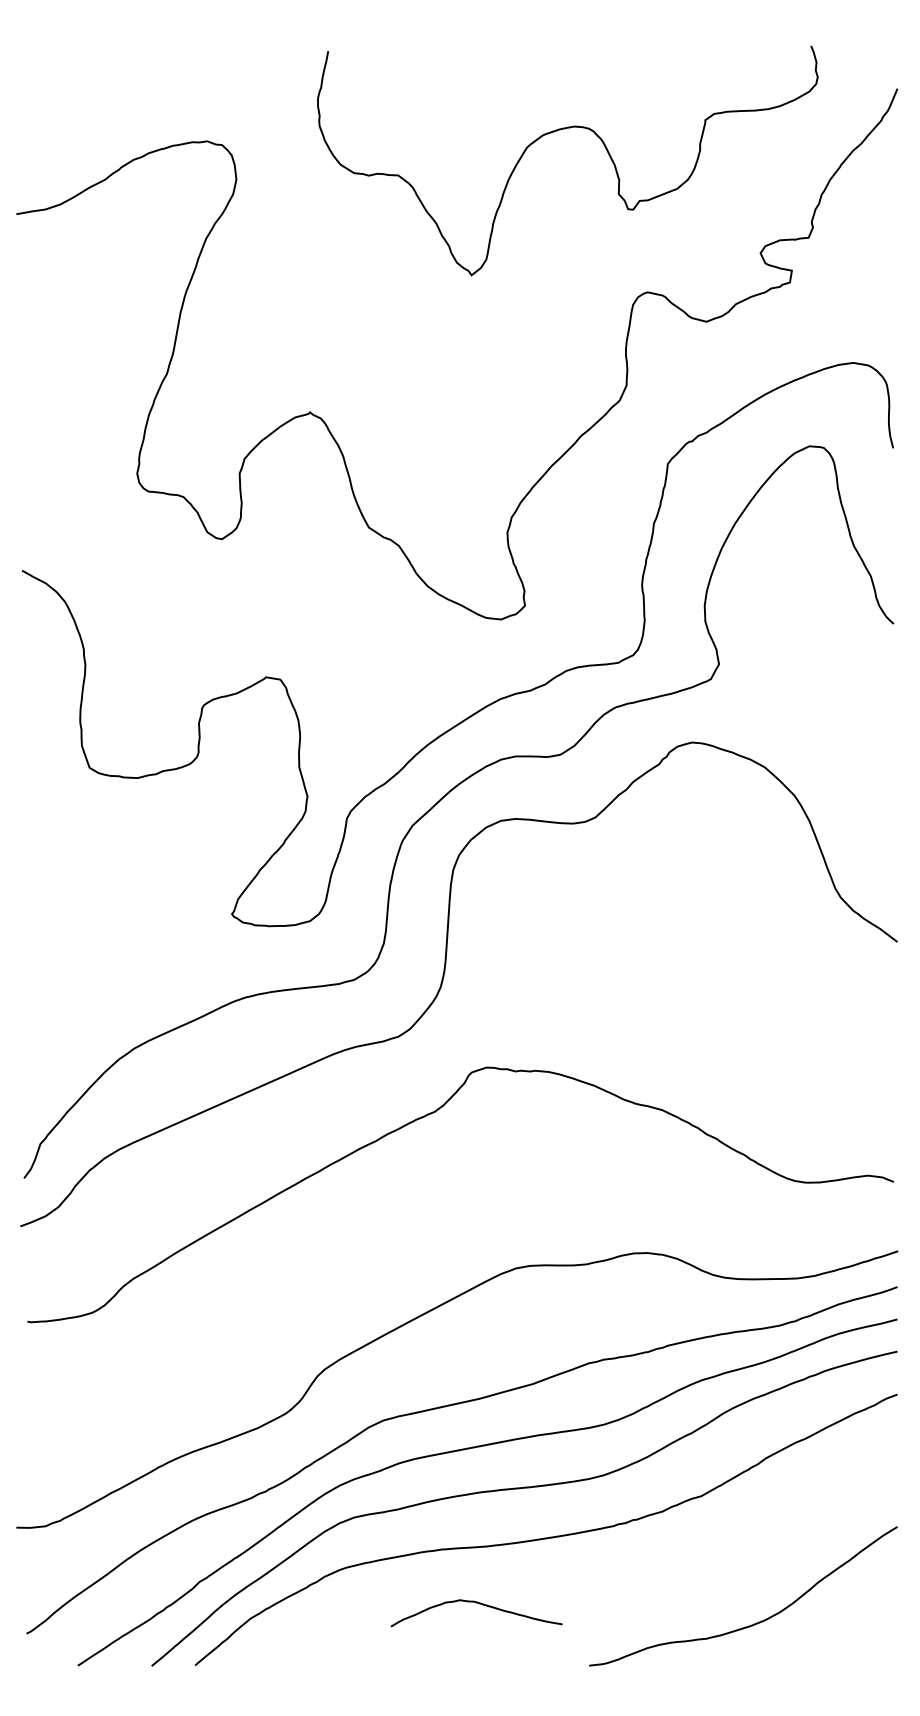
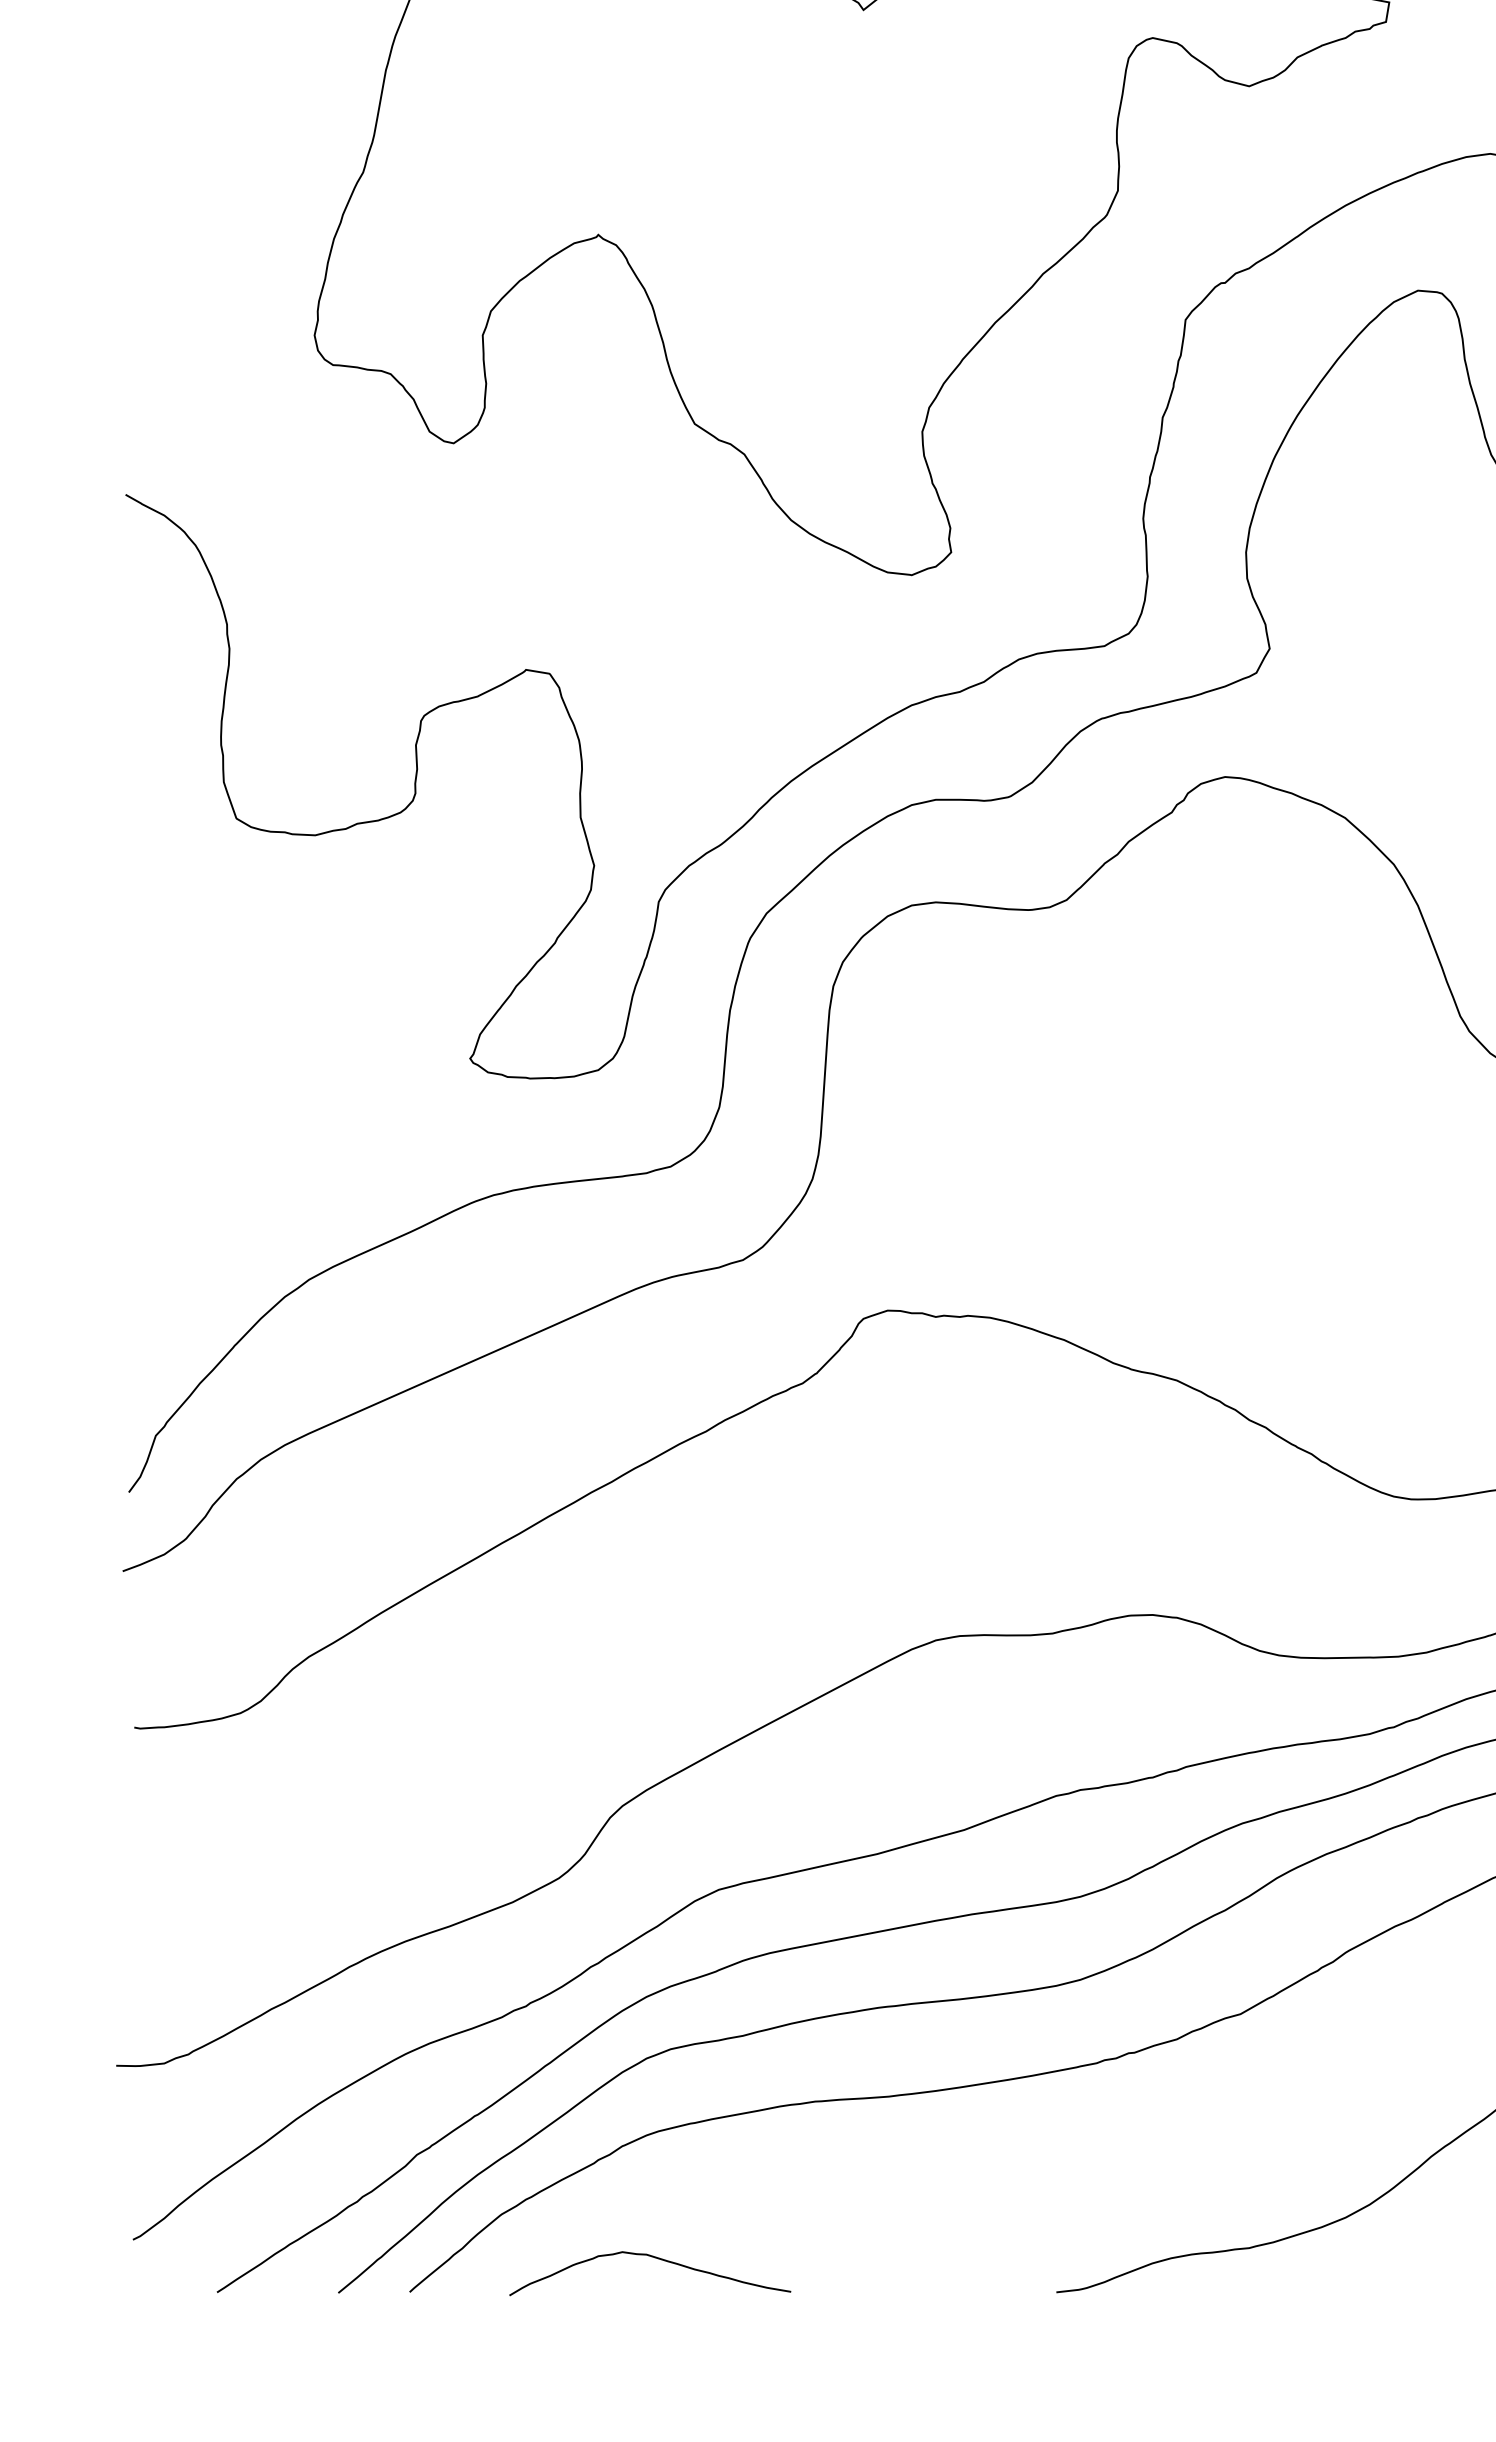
curve: (479, 1604) -> (654, 2259), moved

